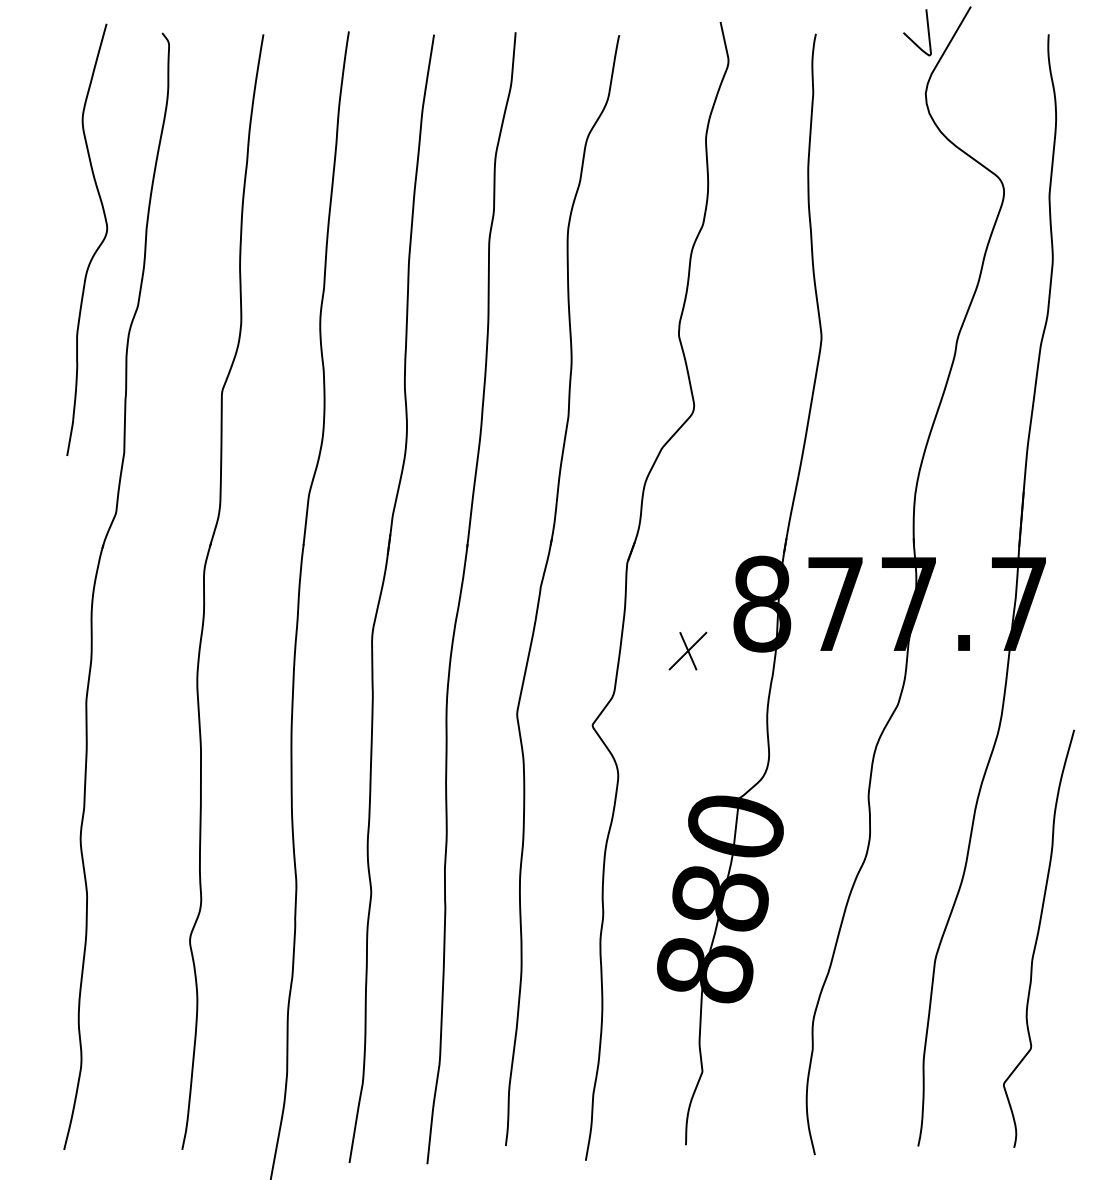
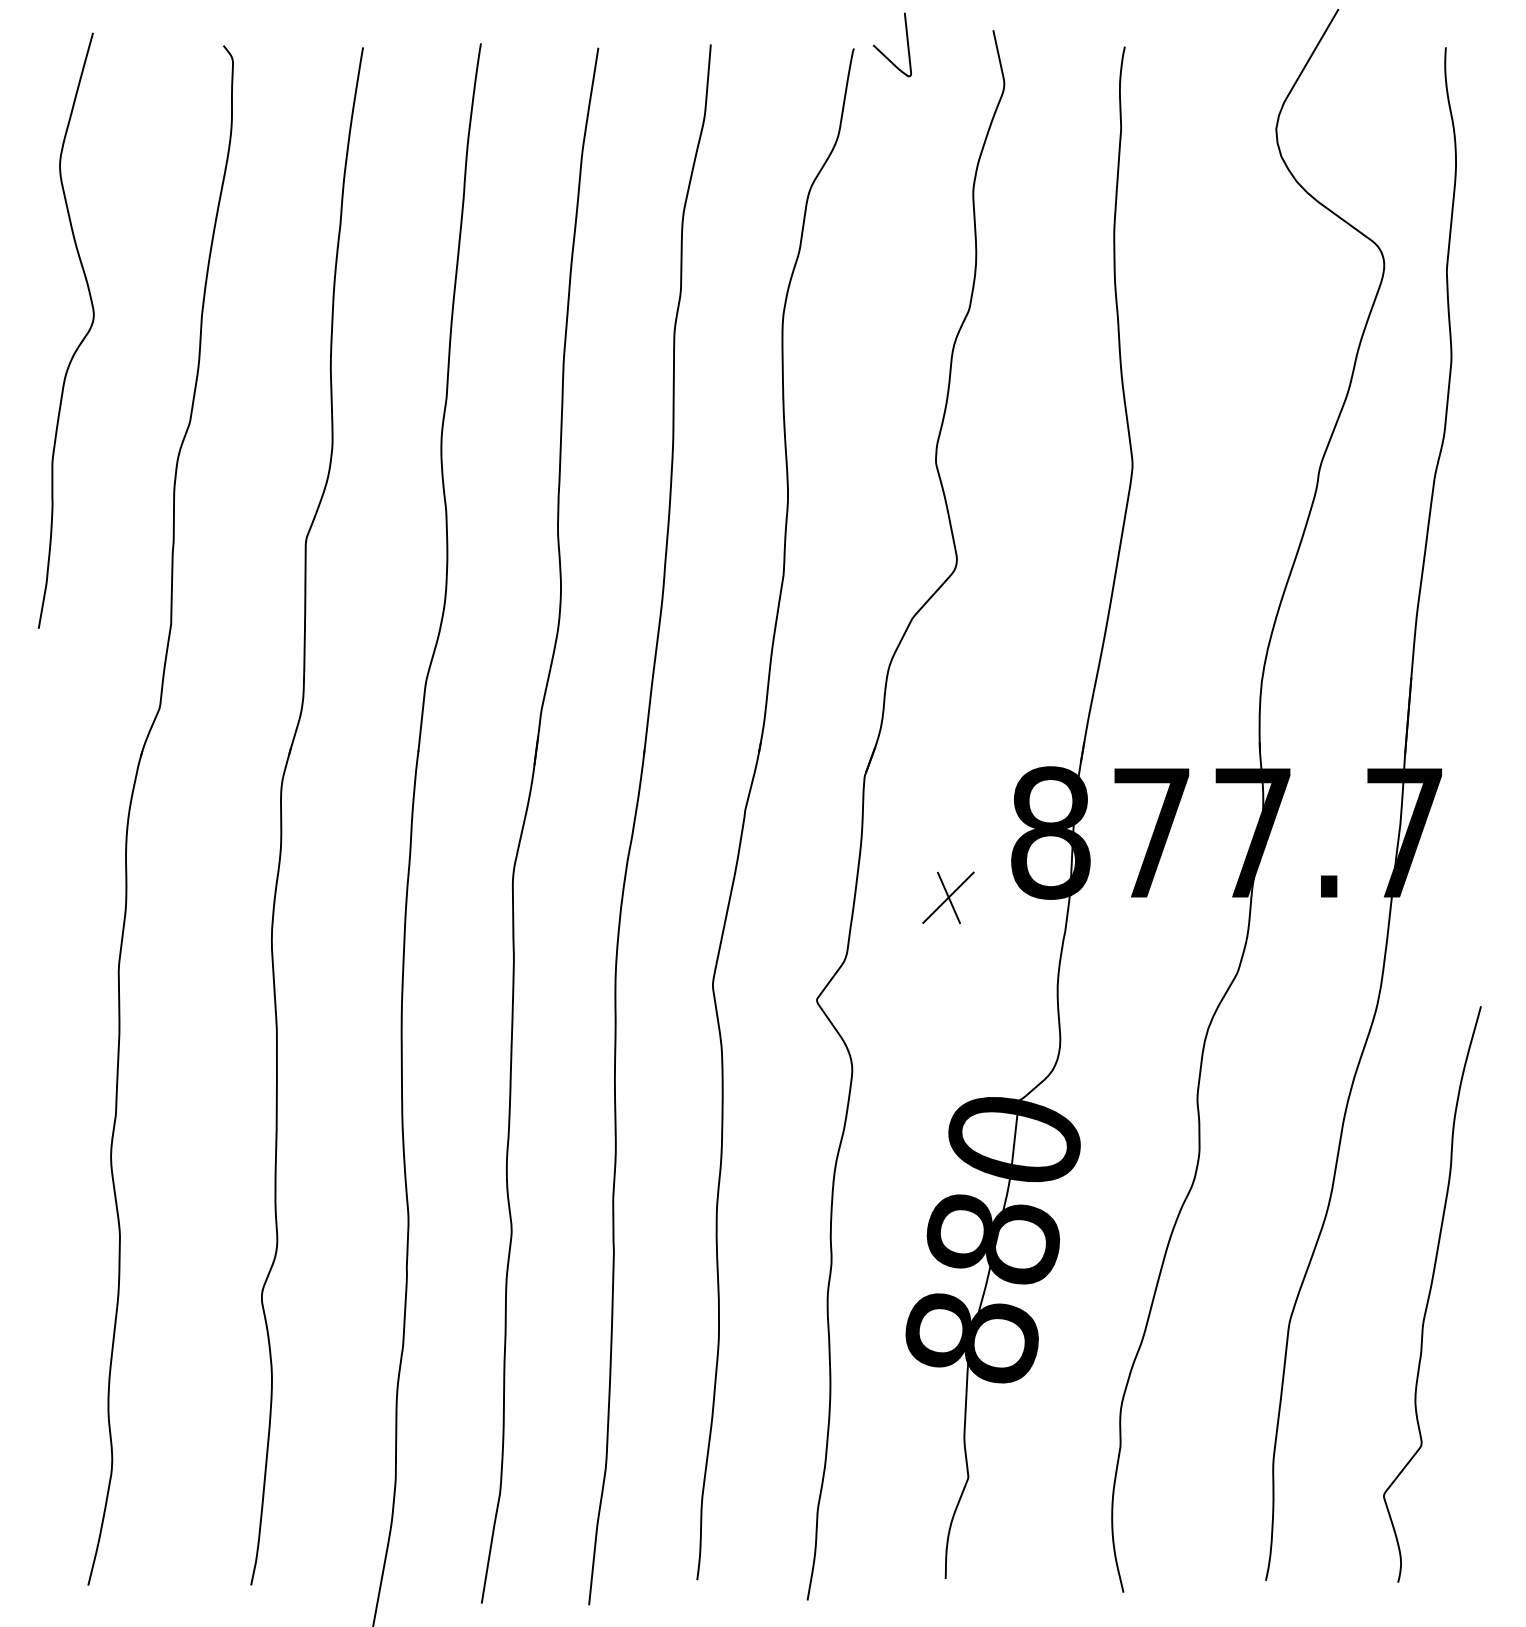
curve: (911, 38) -> (884, 53), moved
curve: (97, 247) -> (80, 341), moved

